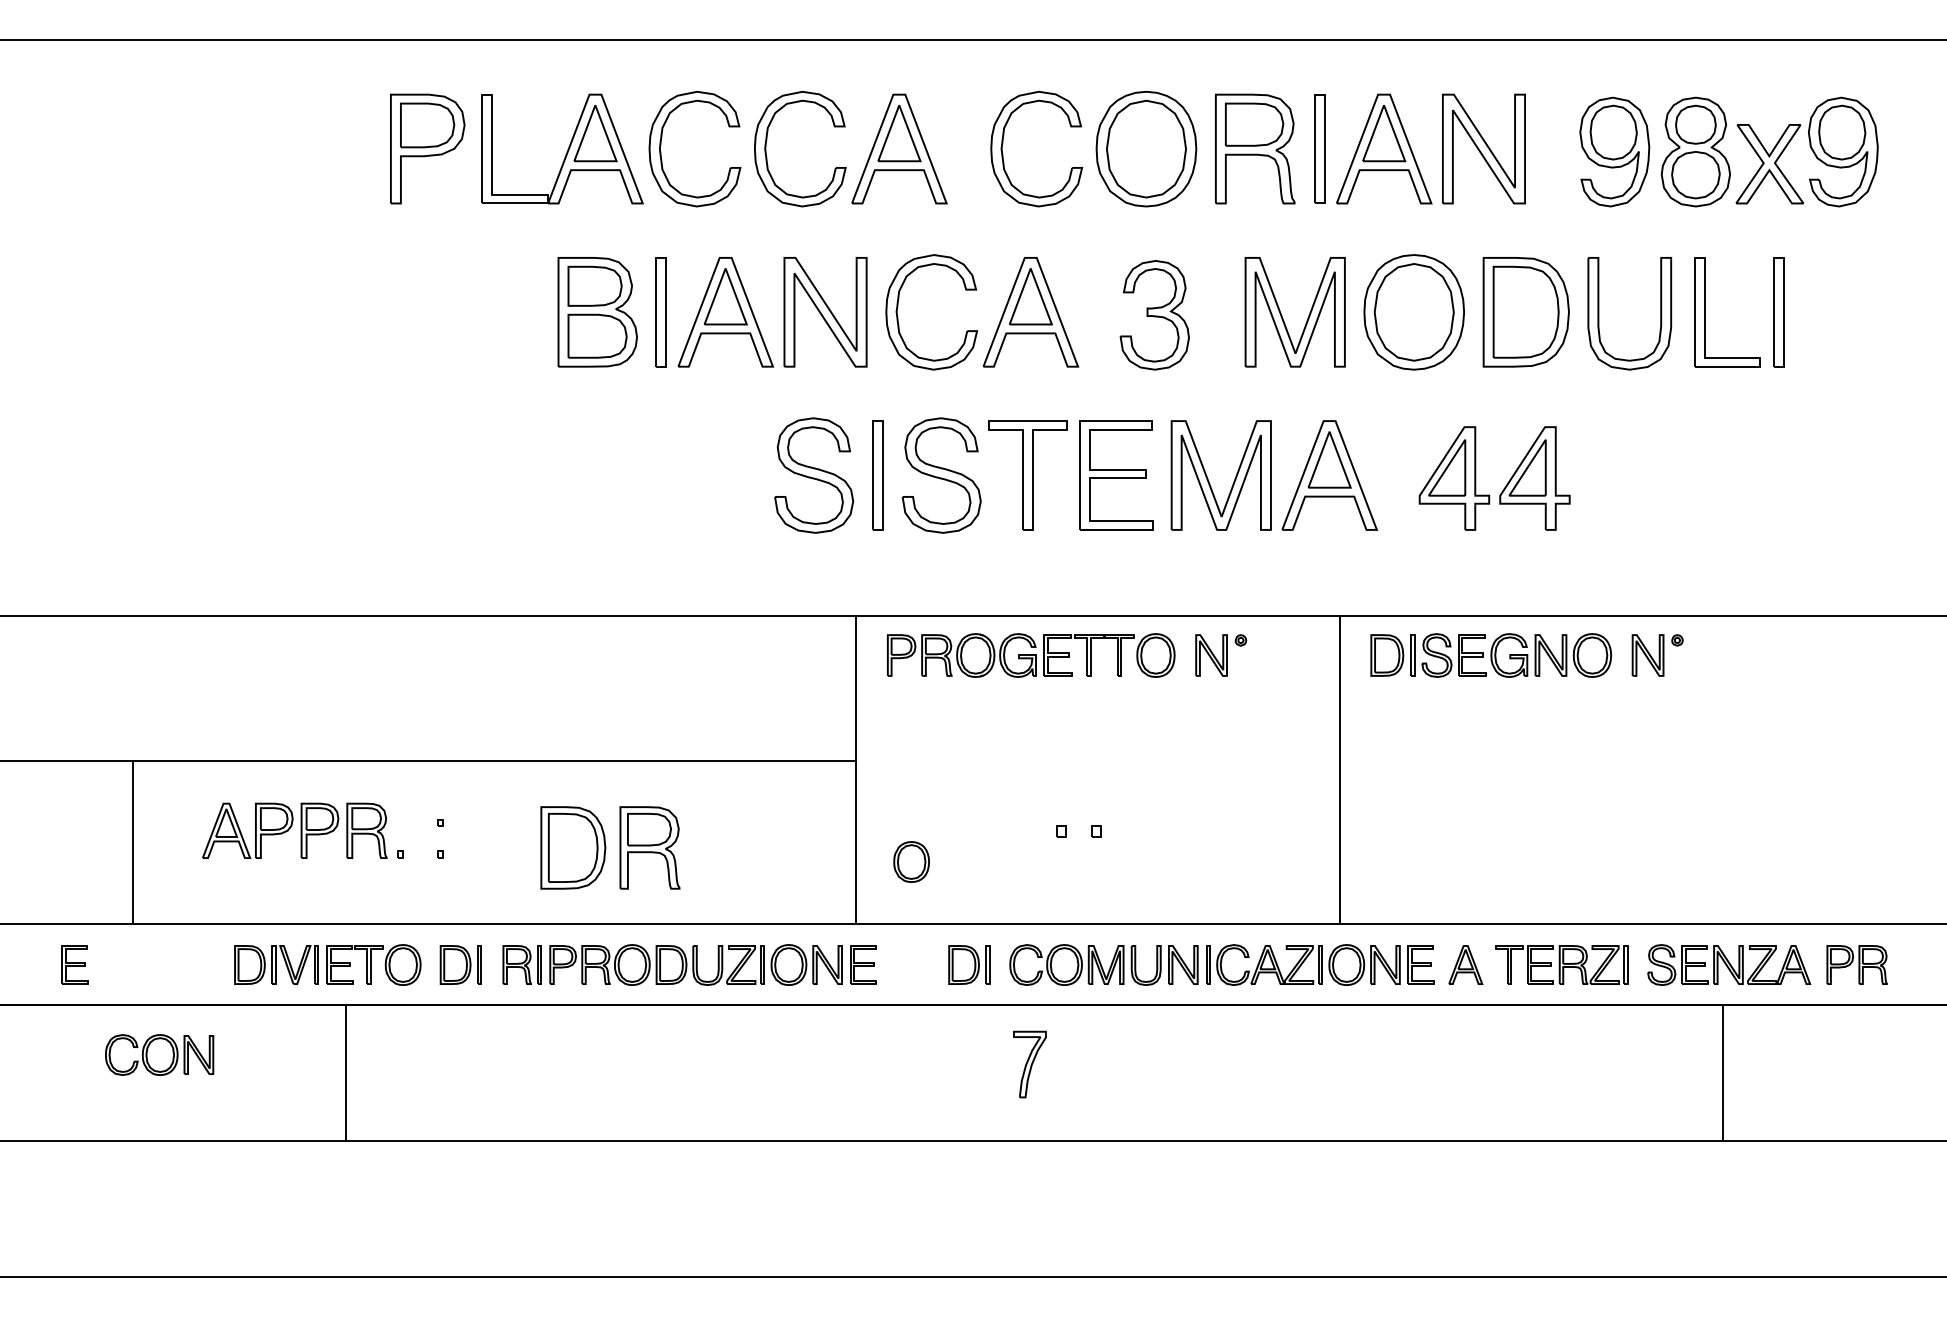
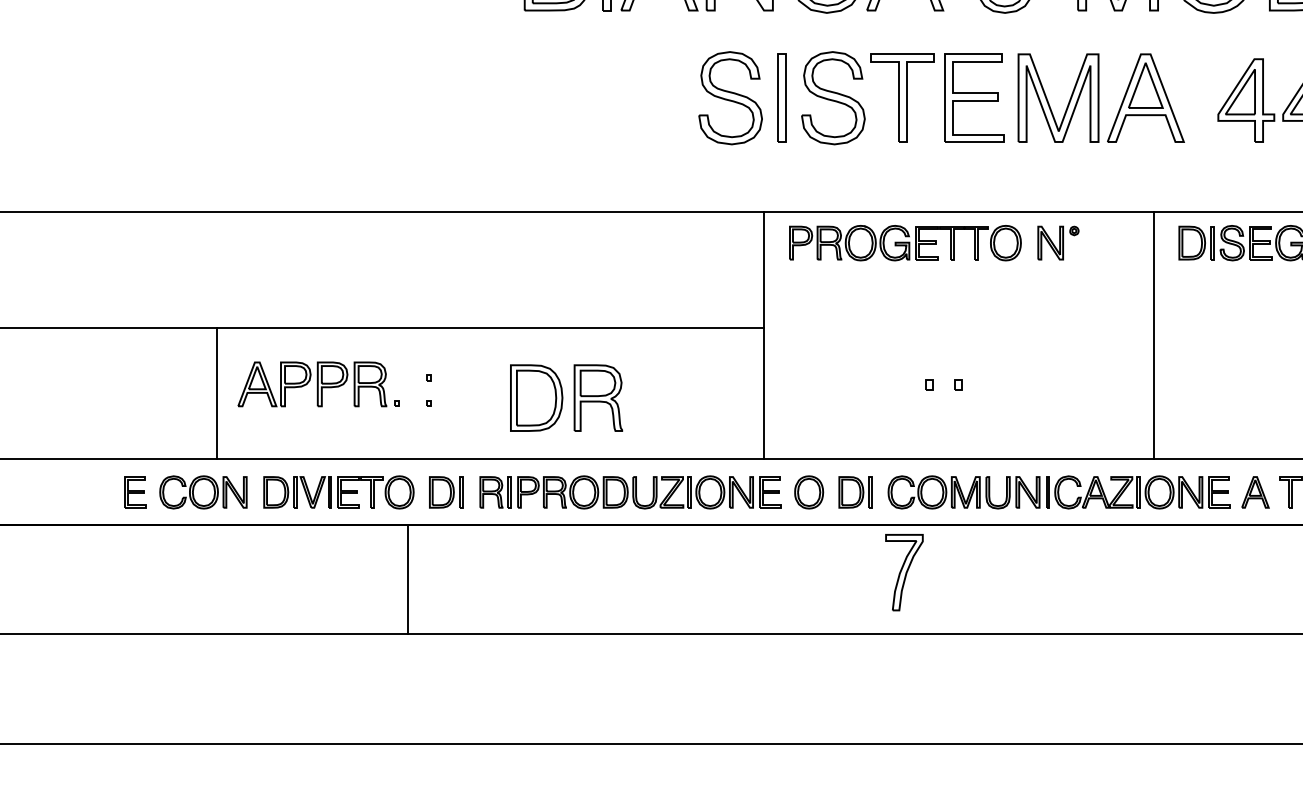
line: (133, 841) -> (217, 392), moved
part: (911, 861) -> (809, 491), moved
part: (159, 1054) -> (203, 491), moved
part: (1029, 1064) -> (904, 572), size x1.43
line: (346, 1073) -> (408, 579), moved

